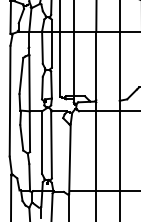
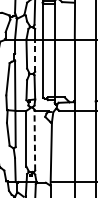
line: (51, 49) -> (34, 55), solid -> dashed
line: (51, 143) -> (34, 139), solid -> dashed

